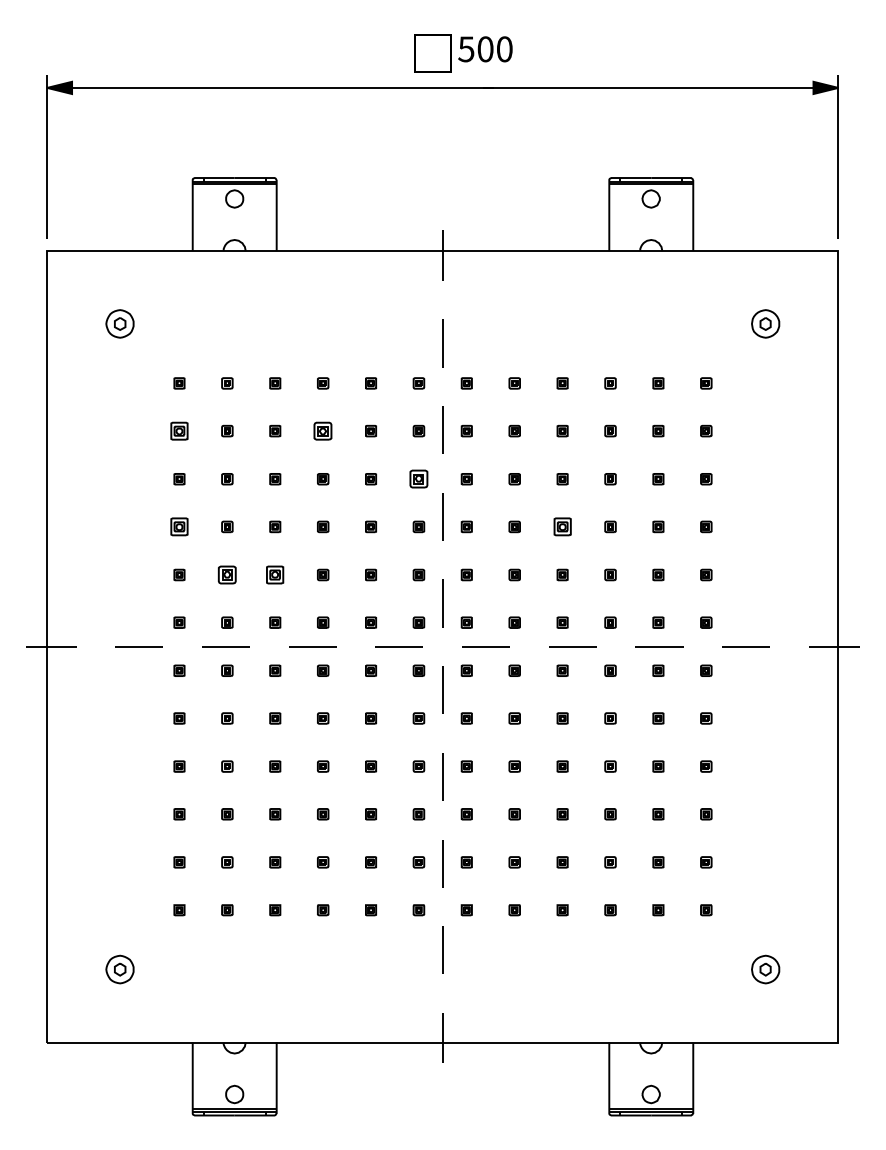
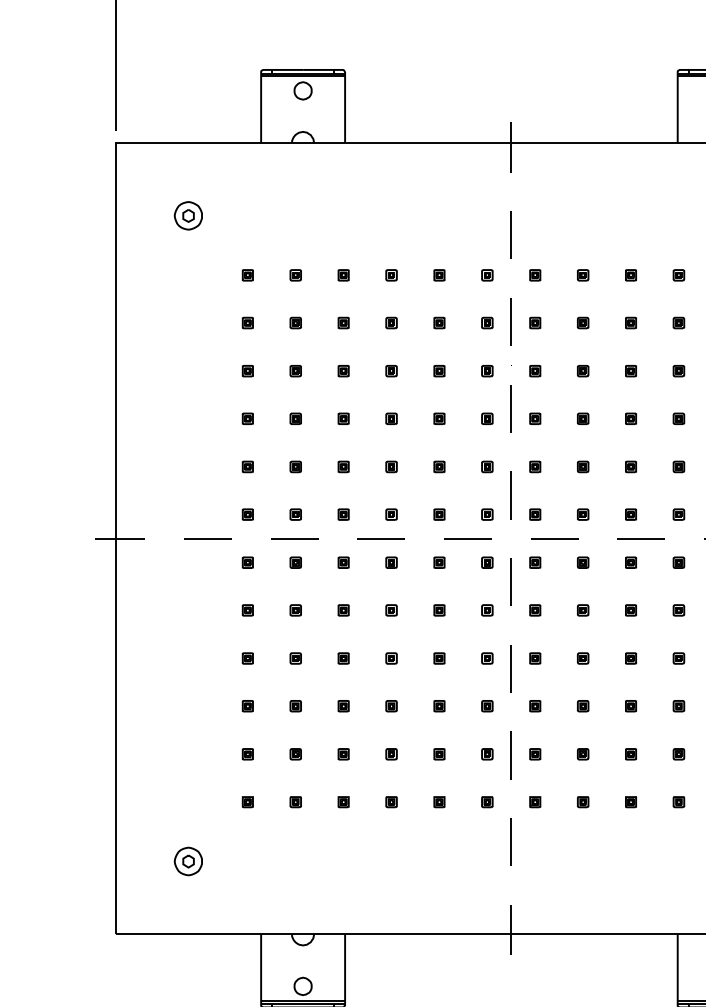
part: (179, 430) -> (247, 322), size x0.62
part: (323, 430) -> (391, 322), size x0.62
part: (418, 479) -> (486, 371), size x0.62
part: (179, 526) -> (247, 418), size x0.62
part: (562, 526) -> (630, 418), size x0.62
part: (227, 574) -> (295, 466), size x0.62
part: (275, 574) -> (343, 466), size x0.62

